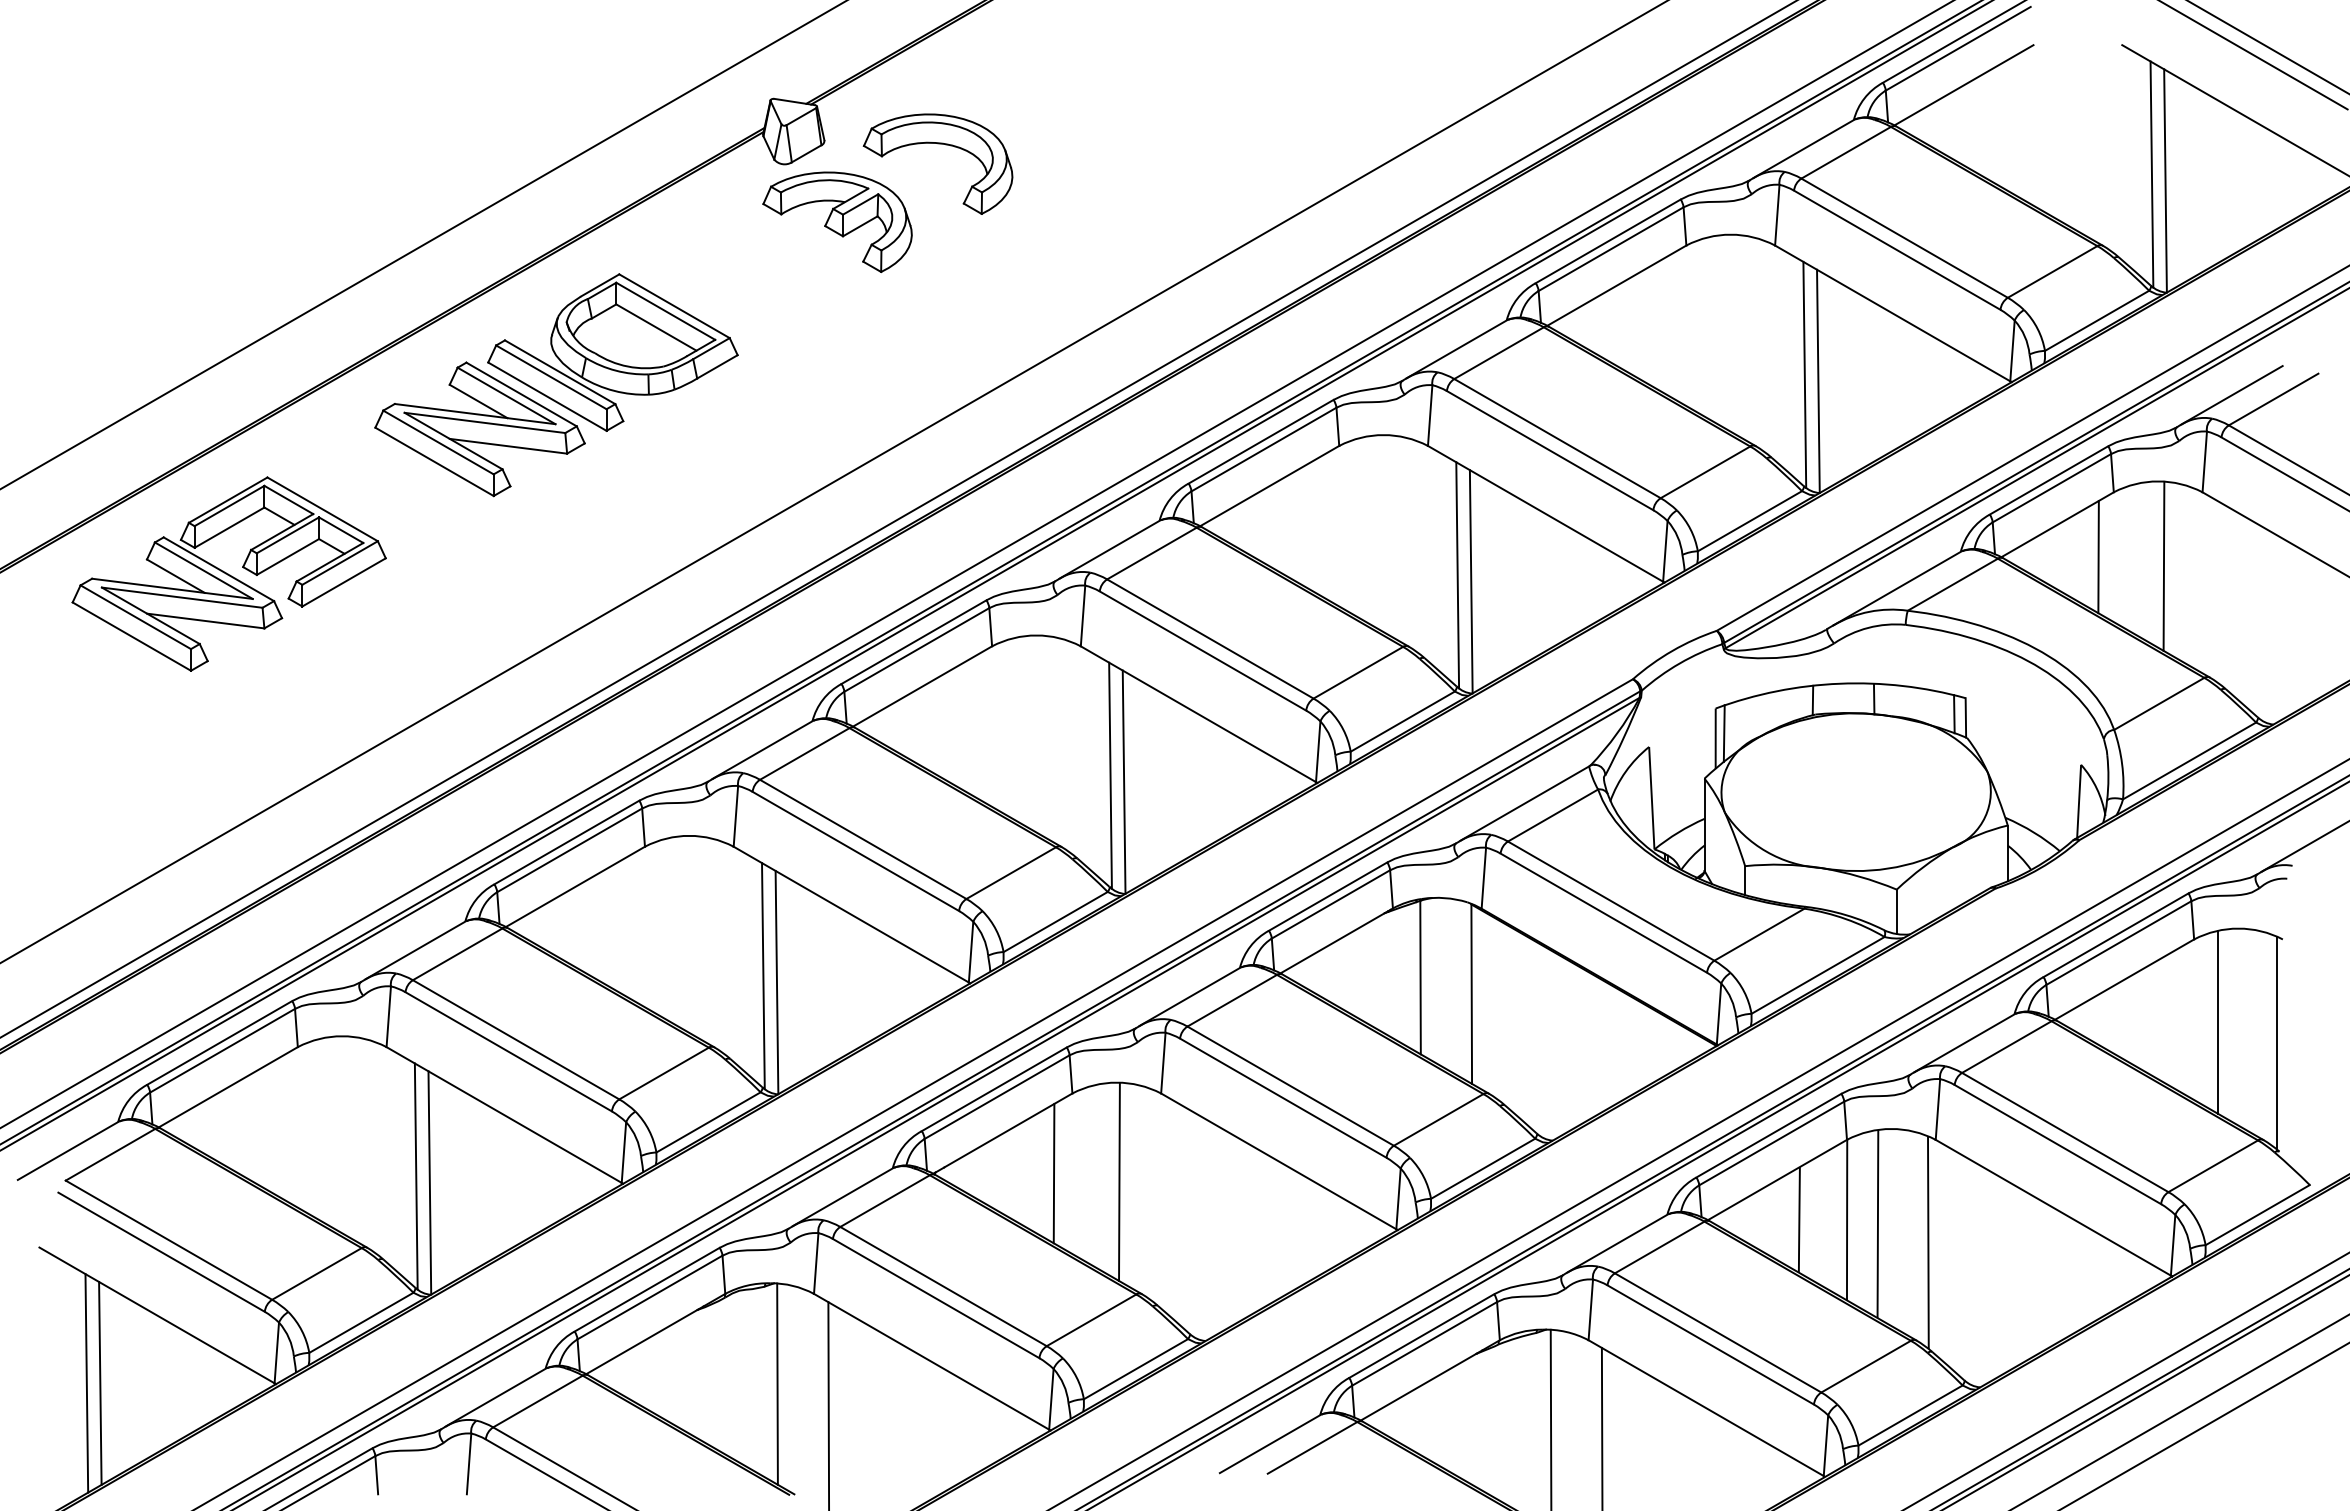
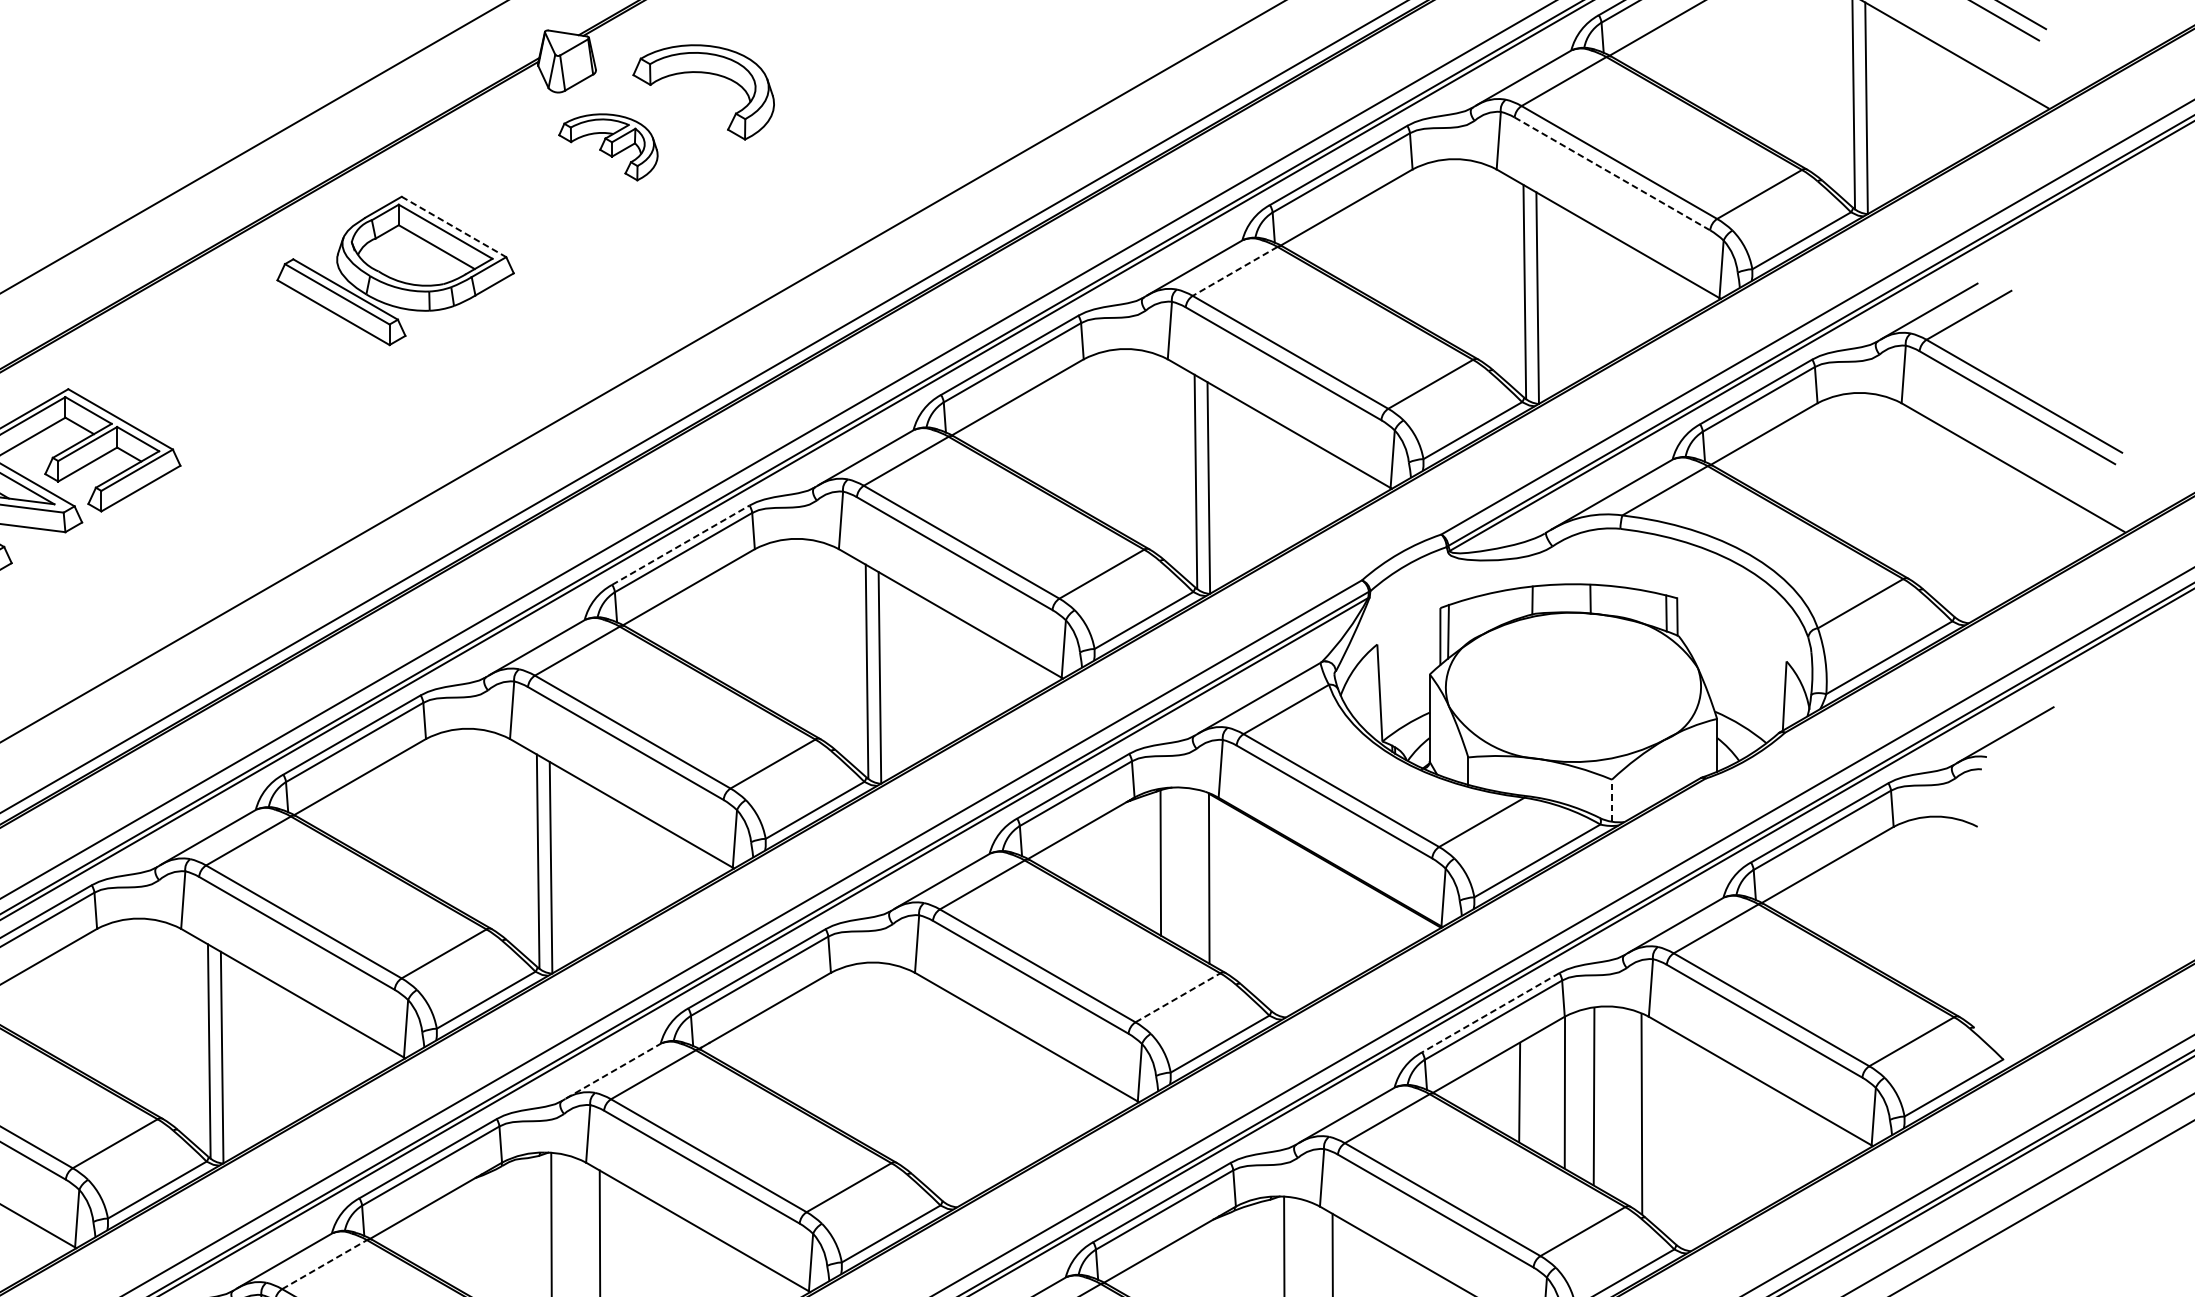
part: (837, 221) -> (608, 146), size x0.7
line: (1897, 250) -> (1612, 174), solid -> dashed
line: (674, 306) -> (453, 227), solid -> dashed
line: (1499, 353) -> (1235, 271), solid -> dashed
part: (479, 429) -> (269, 343), removed
line: (2098, 556) -> (1803, 464), removed
line: (2163, 565) -> (1864, 472), removed
line: (913, 642) -> (680, 545), solid -> dashed
line: (1896, 911) -> (1611, 800), solid -> dashed
line: (2218, 1021) -> (1916, 904), removed
line: (2277, 1042) -> (1972, 924), removed
line: (1438, 1119) -> (1177, 997), solid -> dashed
line: (1768, 1135) -> (1490, 1012), solid -> dashed
line: (1053, 1173) -> (813, 1048), removed
line: (1119, 1181) -> (875, 1056), removed
line: (843, 1196) -> (614, 1070), solid -> dashed
line: (537, 1401) -> (324, 1264), solid -> dashed

